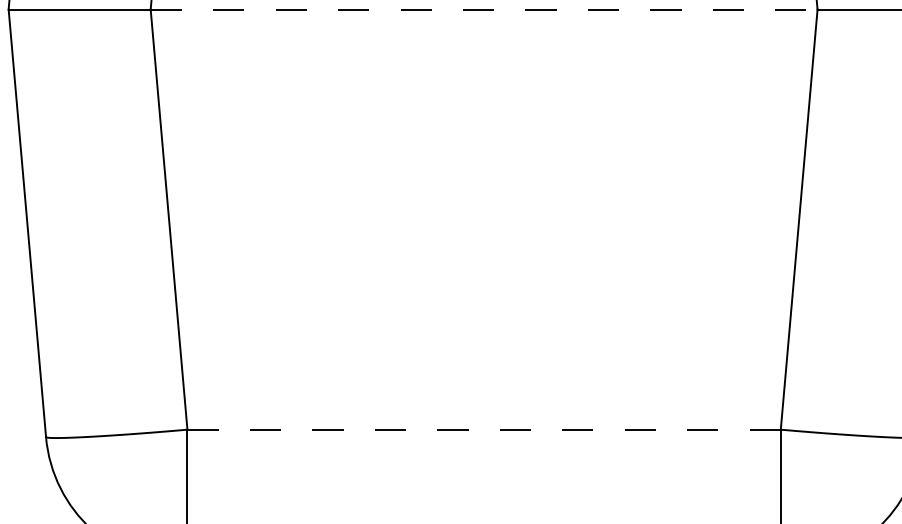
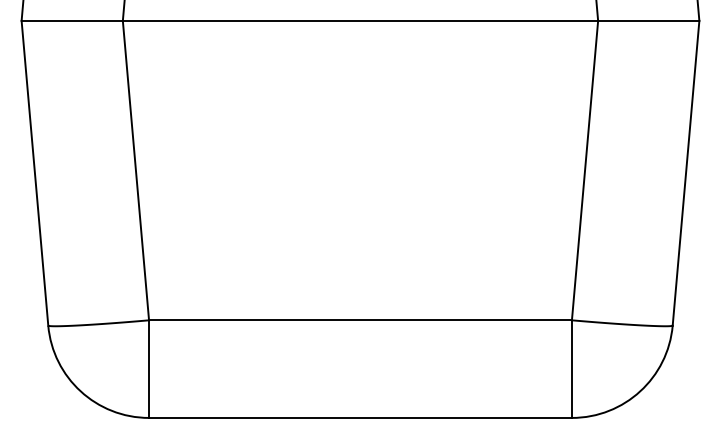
line: (484, 9) -> (360, 20), dashed -> solid
line: (484, 429) -> (360, 320), dashed -> solid

